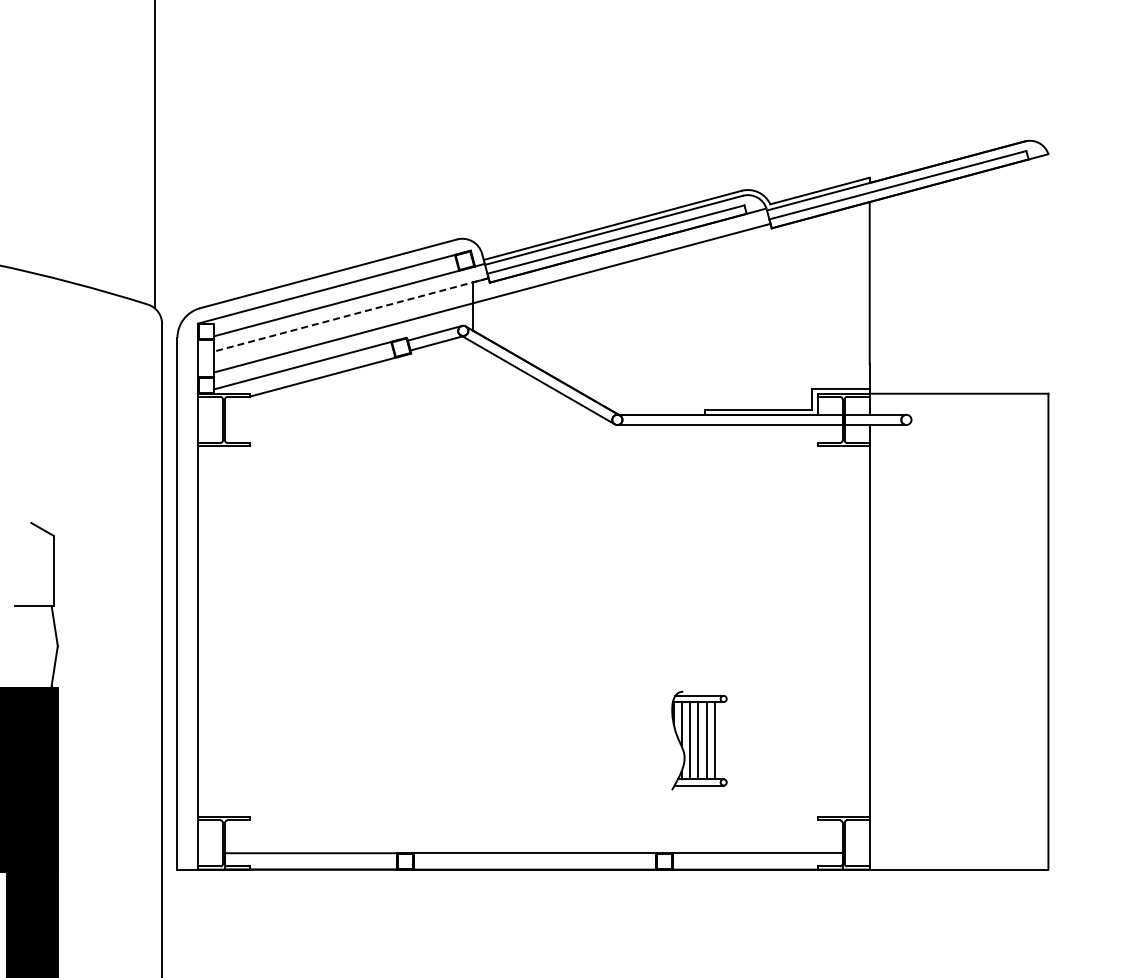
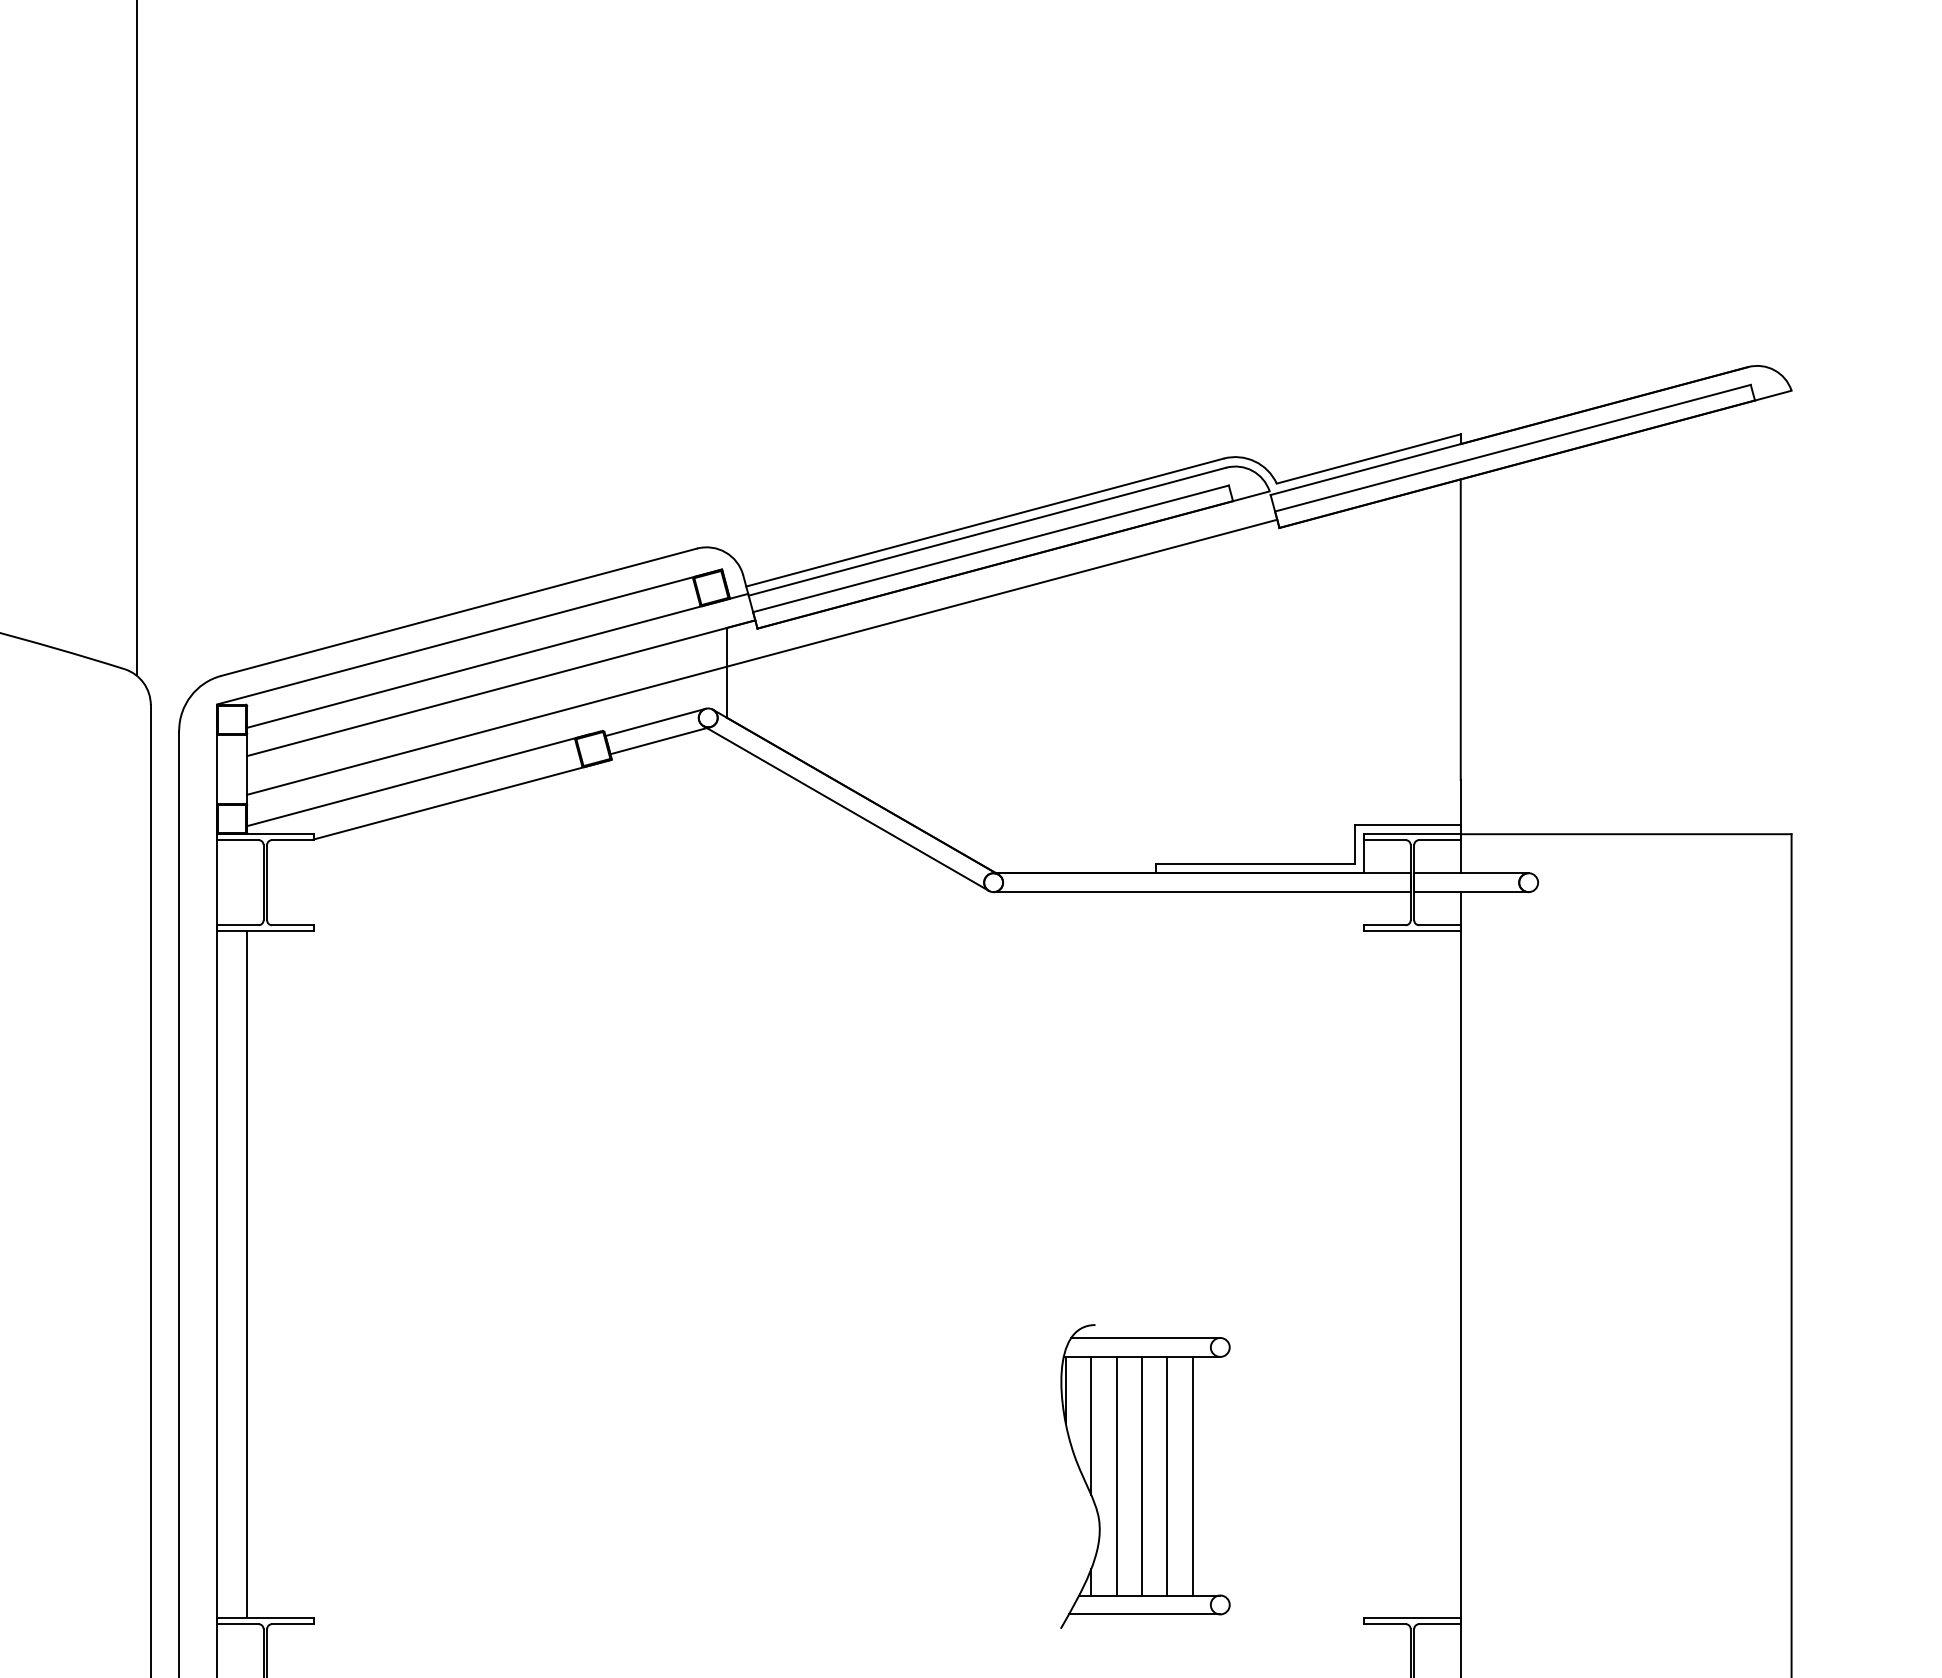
line: (351, 314) -> (501, 687), dashed -> solid
line: (214, 631) -> (247, 1274), added
part: (699, 740) -> (1145, 1476), size x1.67

